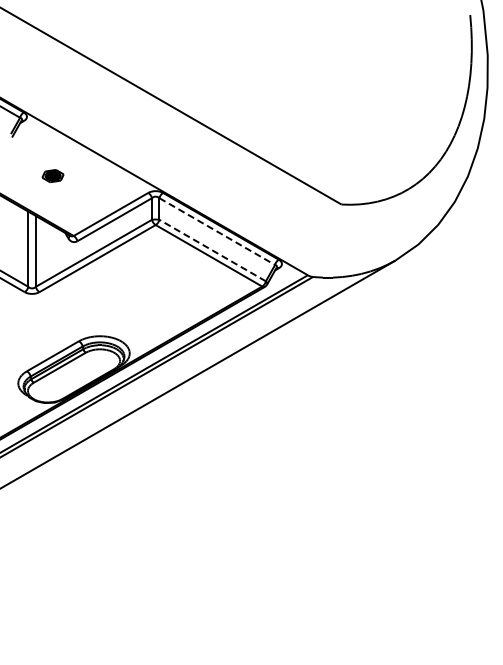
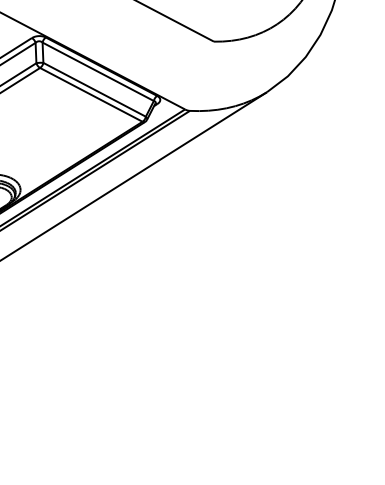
line: (217, 231) -> (98, 71), dashed -> solid
line: (212, 250) -> (94, 89), dashed -> solid

